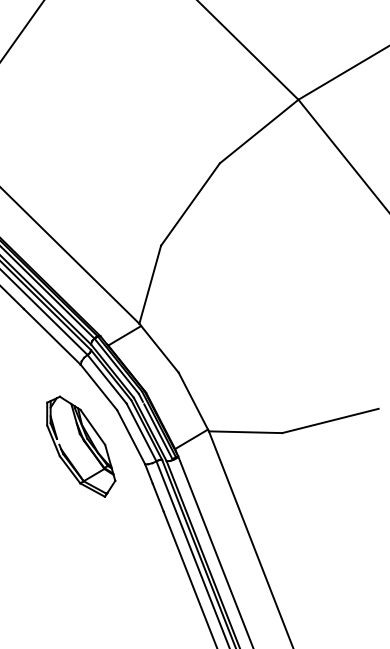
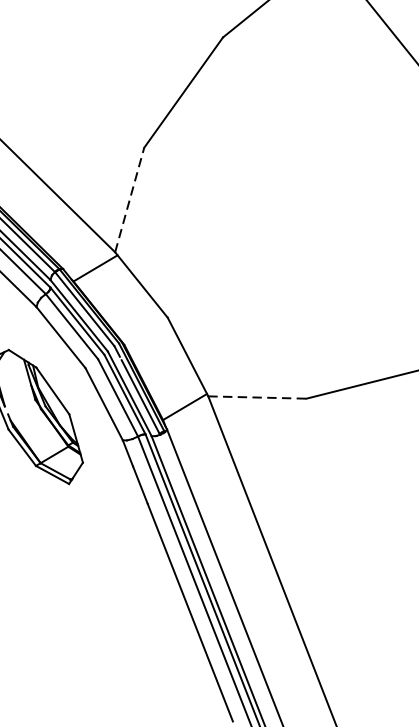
line: (150, 284) -> (130, 199), solid -> dashed
line: (245, 432) -> (257, 397), solid -> dashed

